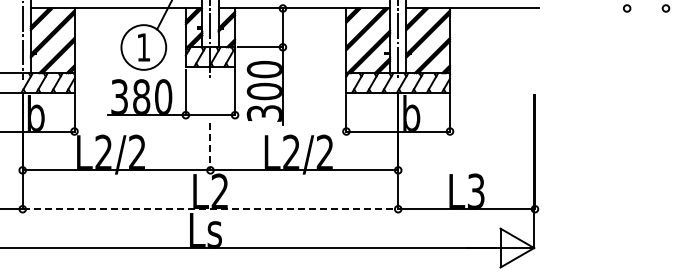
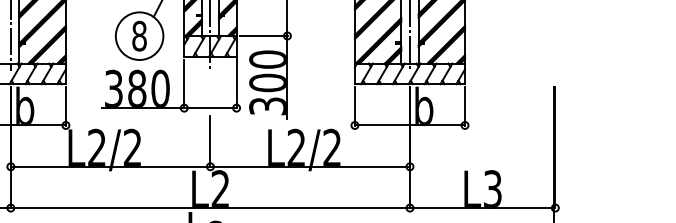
text: (143, 47) -> (139, 36), 1 -> 8
line: (210, 146) -> (210, 141), dashed -> solid
line: (210, 209) -> (210, 208), dashed -> solid

